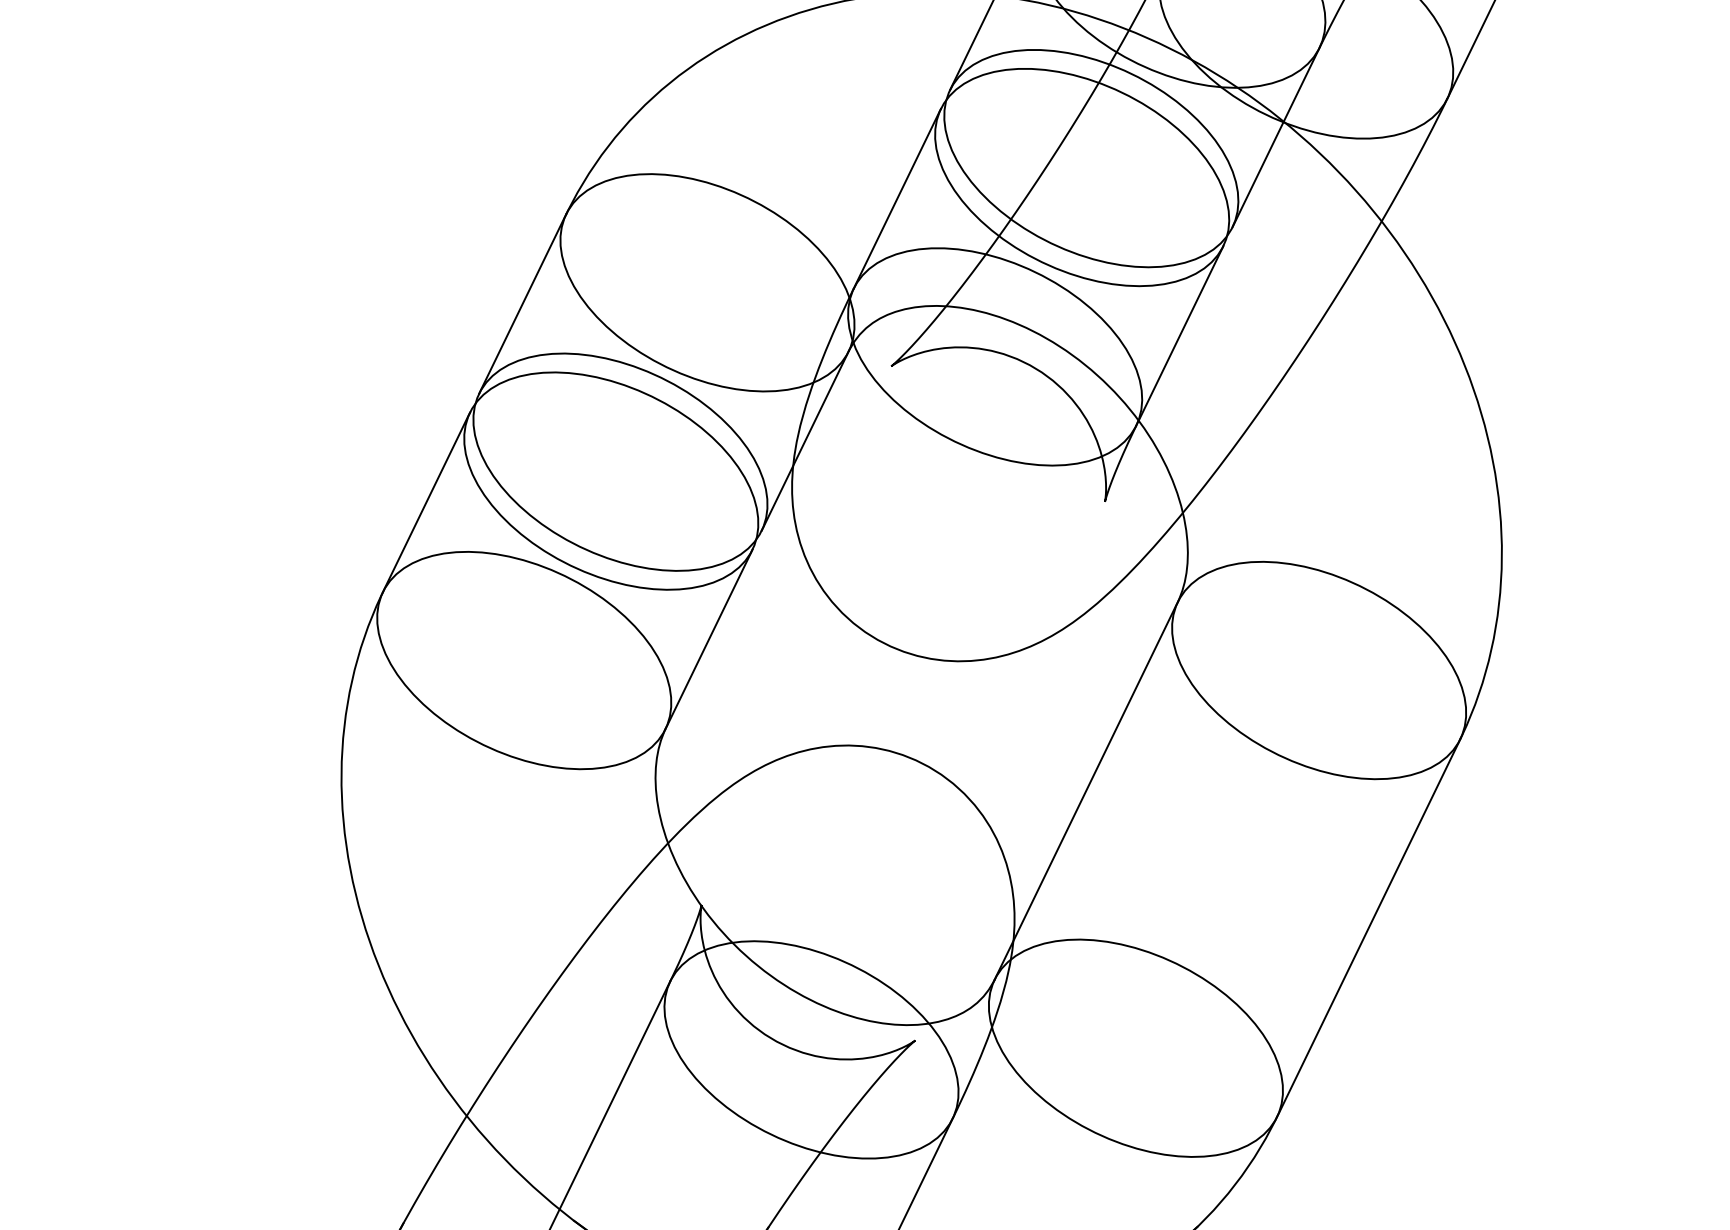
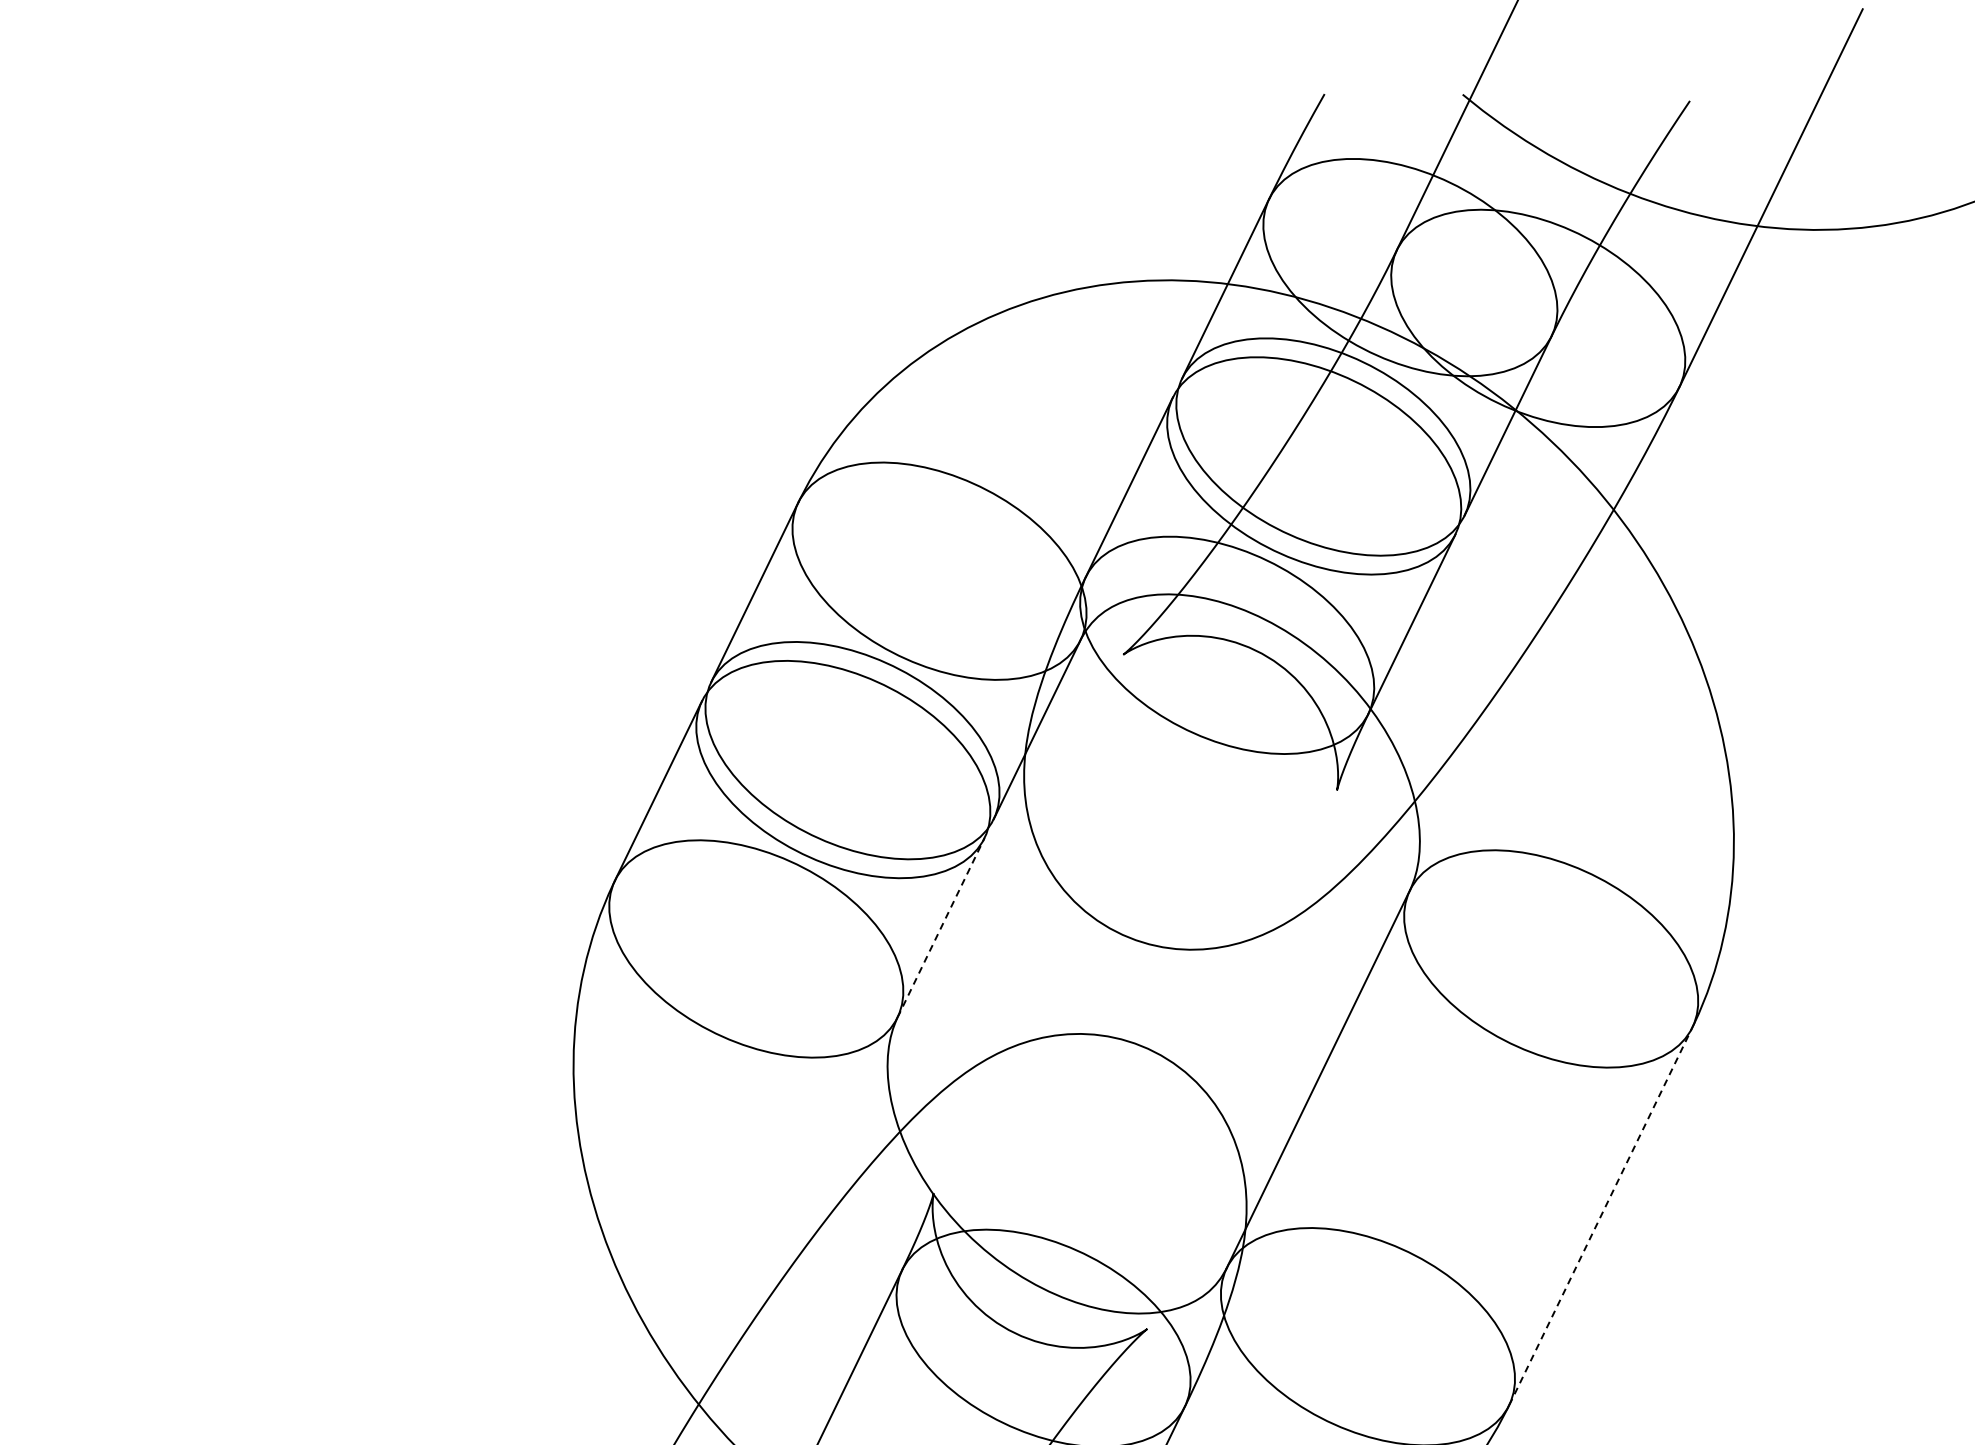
line: (709, 639) -> (941, 927), solid -> dashed
line: (1368, 928) -> (1600, 1216), solid -> dashed

